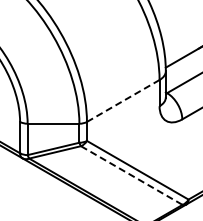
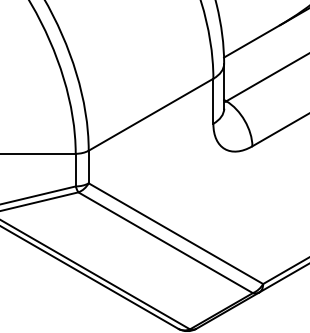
line: (123, 100) -> (151, 113), dashed -> solid
line: (131, 175) -> (165, 242), dashed -> solid

